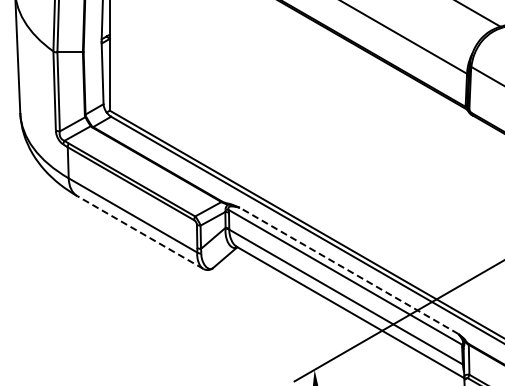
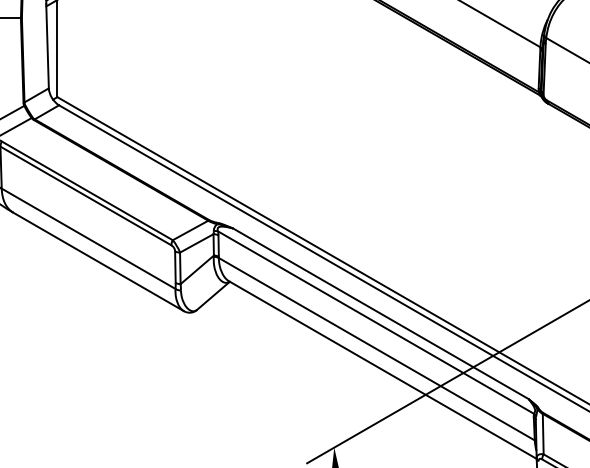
line: (140, 232) -> (98, 261), dashed -> solid
line: (348, 270) -> (380, 313), dashed -> solid

